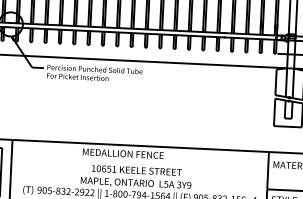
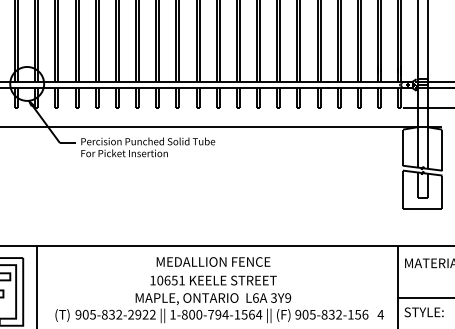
text: (123, 153) -> (213, 261), moved
text: (166, 183) -> (255, 297), L5A -> L6A

